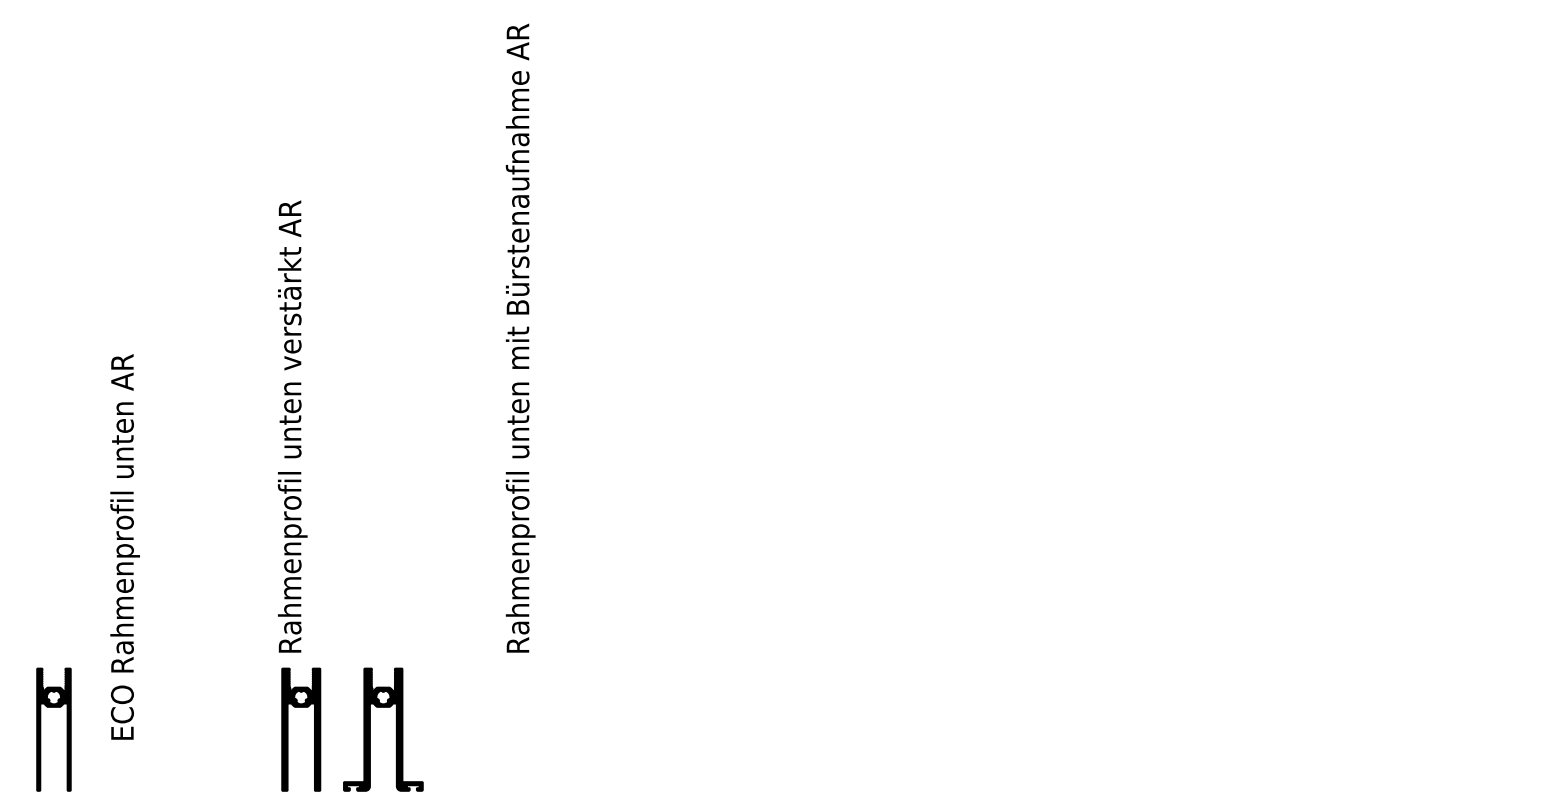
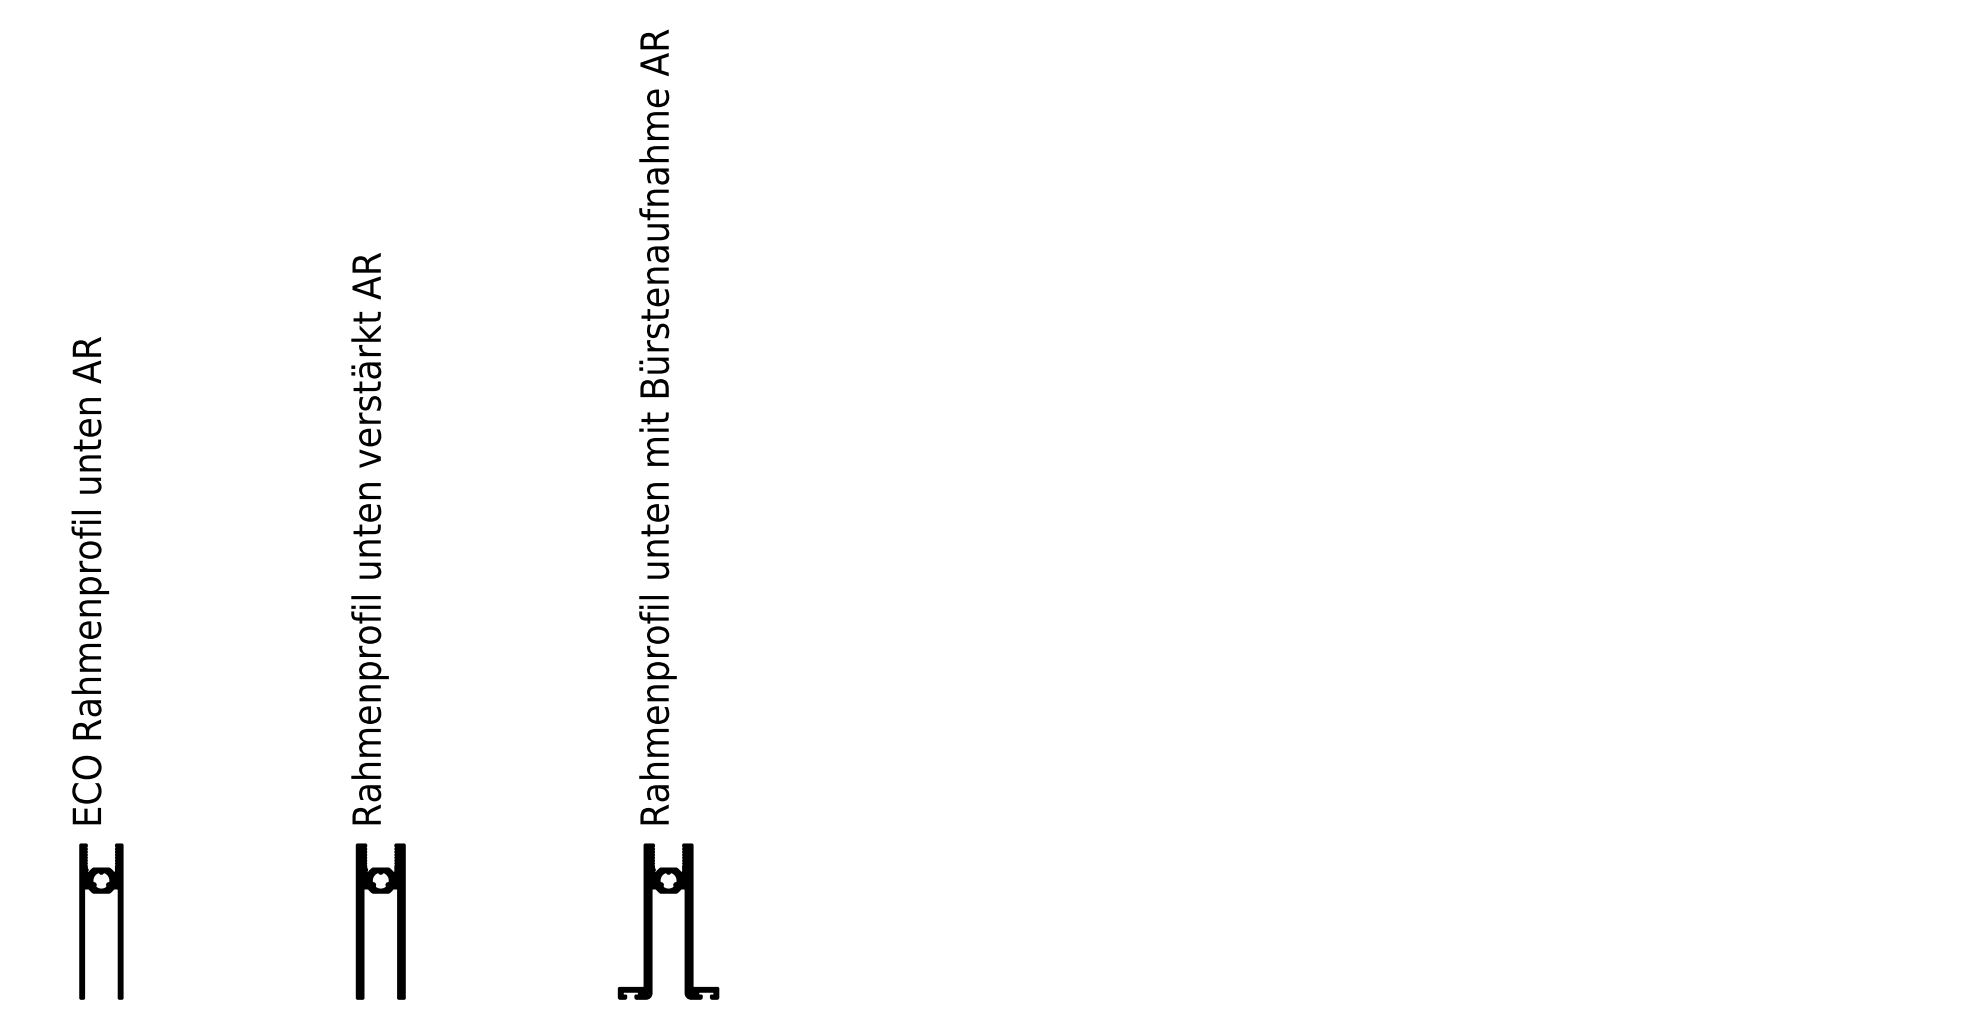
text: (125, 546) -> (90, 580), moved
part: (66, 729) -> (117, 921), moved
part: (370, 729) -> (652, 921), moved

